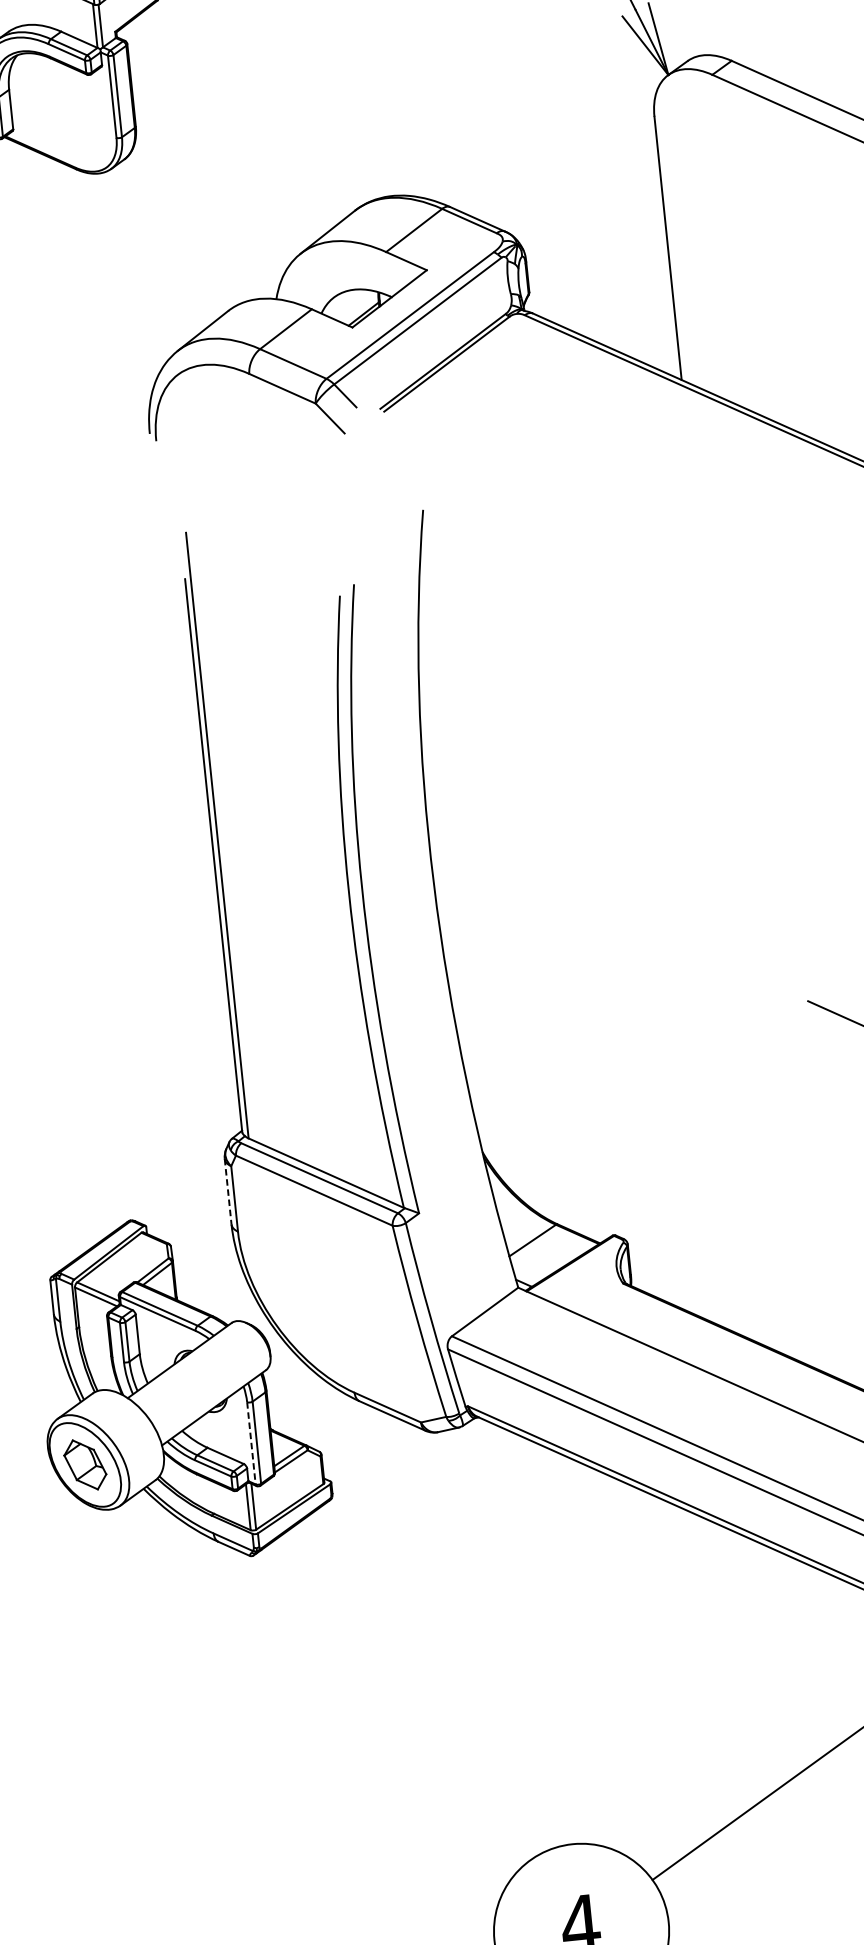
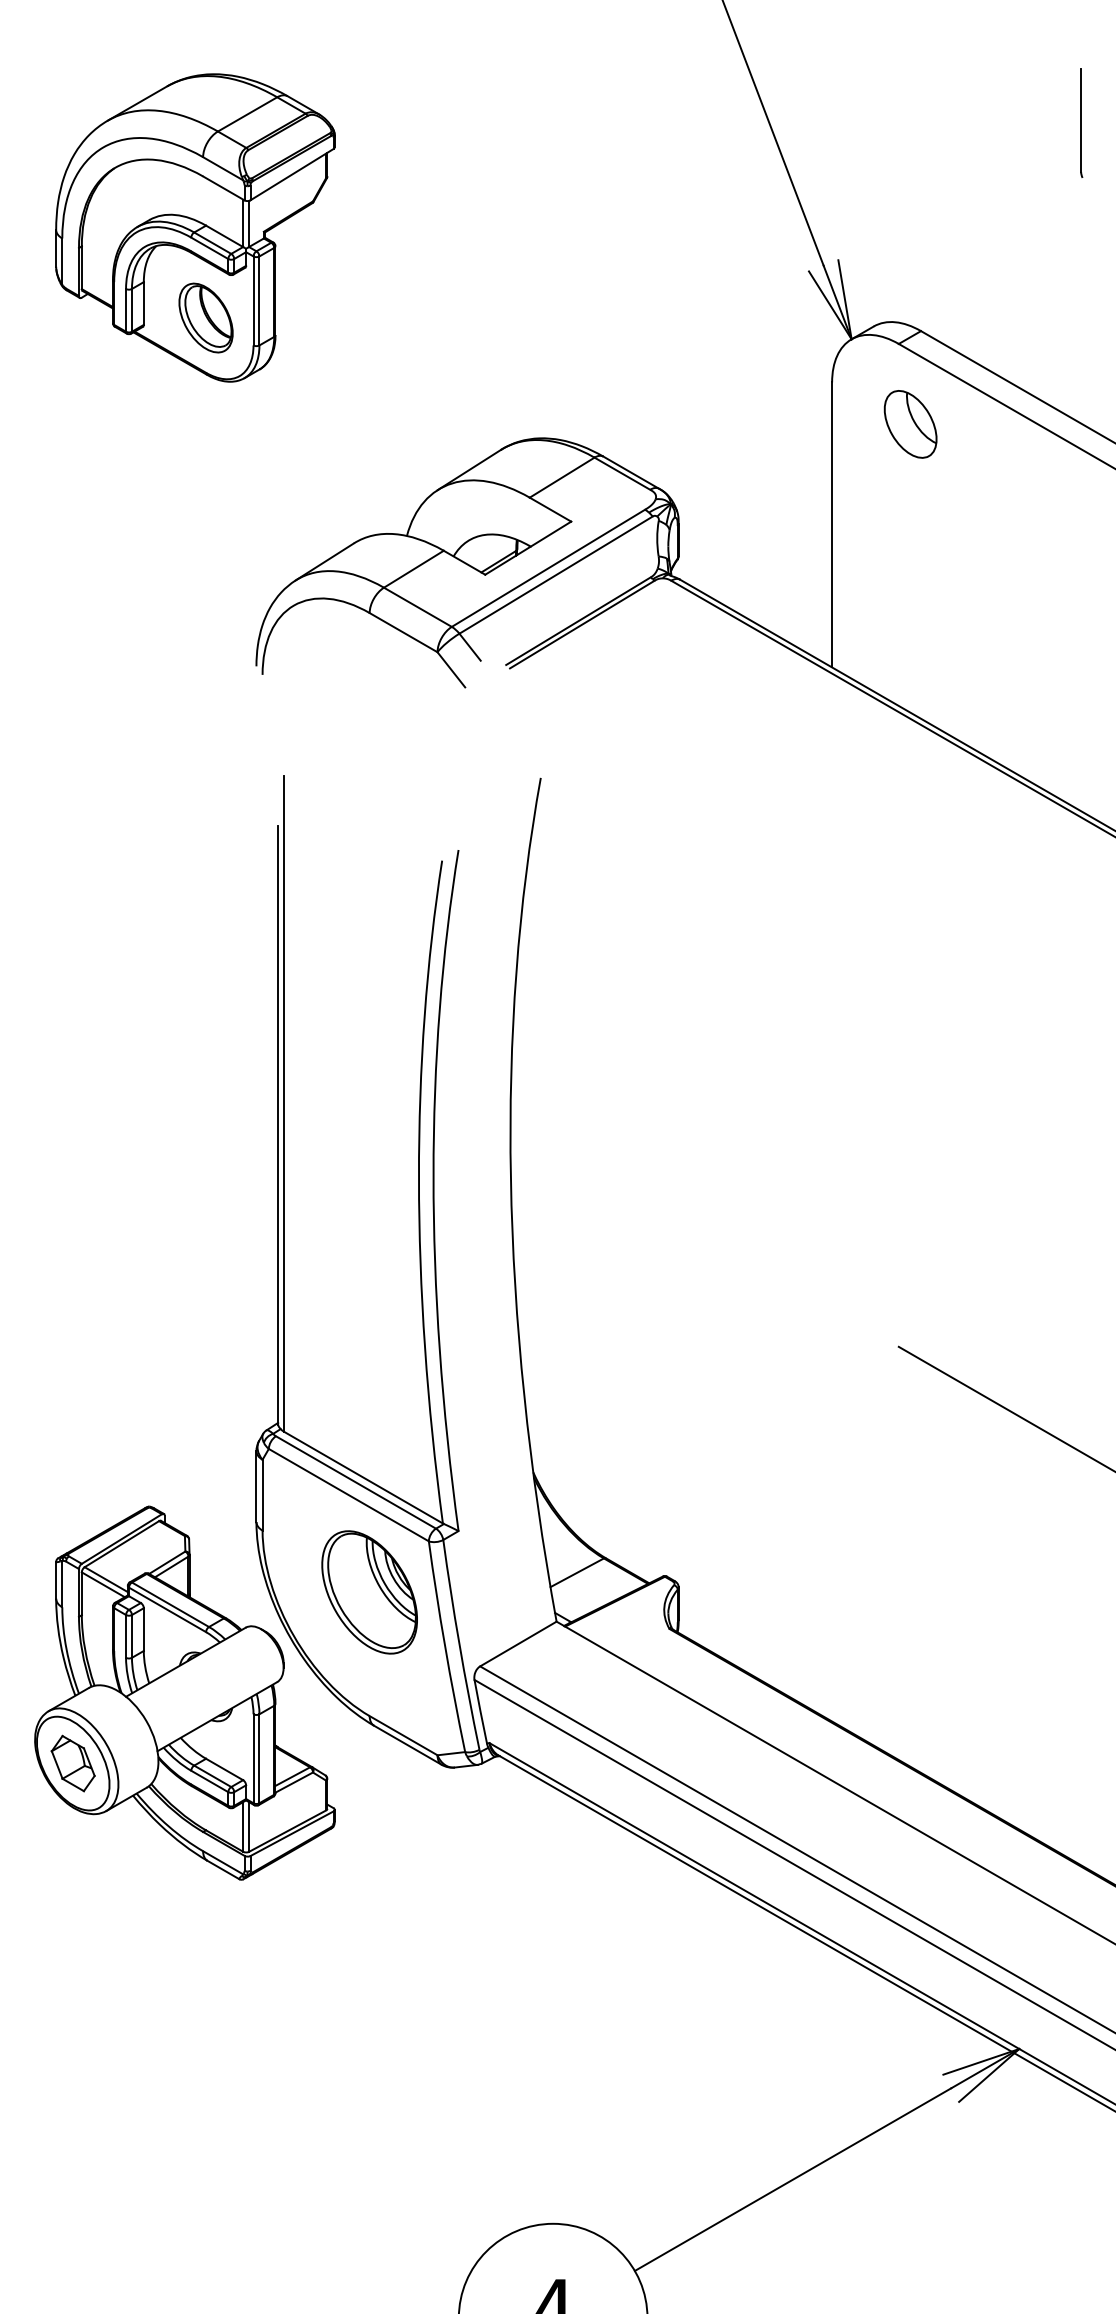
part: (69, 116) -> (205, 317), added
part: (730, 148) -> (910, 424), added
line: (228, 1192) -> (256, 1487), dashed -> solid
part: (342, 1278) -> (369, 1592), added
line: (251, 1443) -> (253, 1759), dashed -> solid

